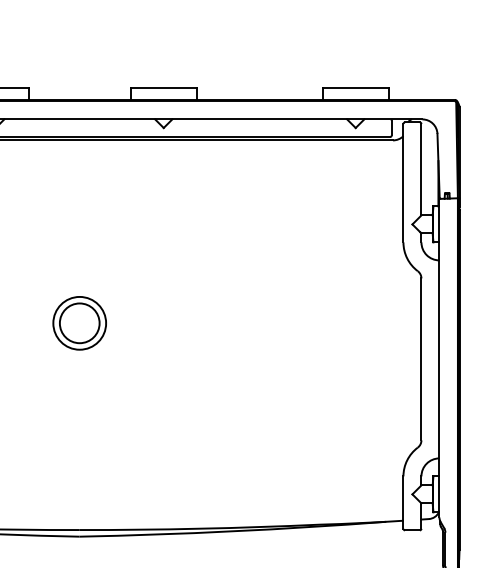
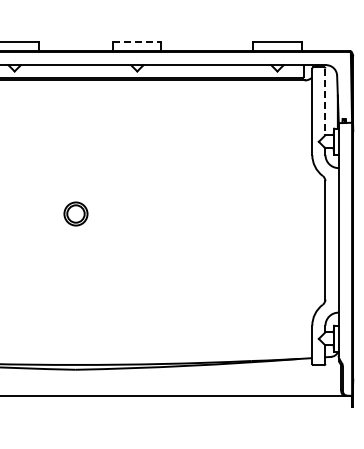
line: (163, 88) -> (137, 42), solid -> dashed
line: (421, 170) -> (325, 102), solid -> dashed
part: (79, 322) -> (75, 213), size x0.6

